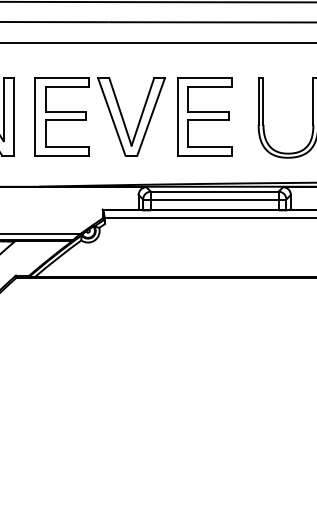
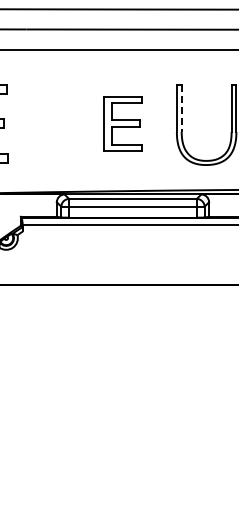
line: (263, 101) -> (181, 108), solid -> dashed
part: (204, 116) -> (122, 123), size x0.7
part: (123, 117) -> (41, 124), removed

